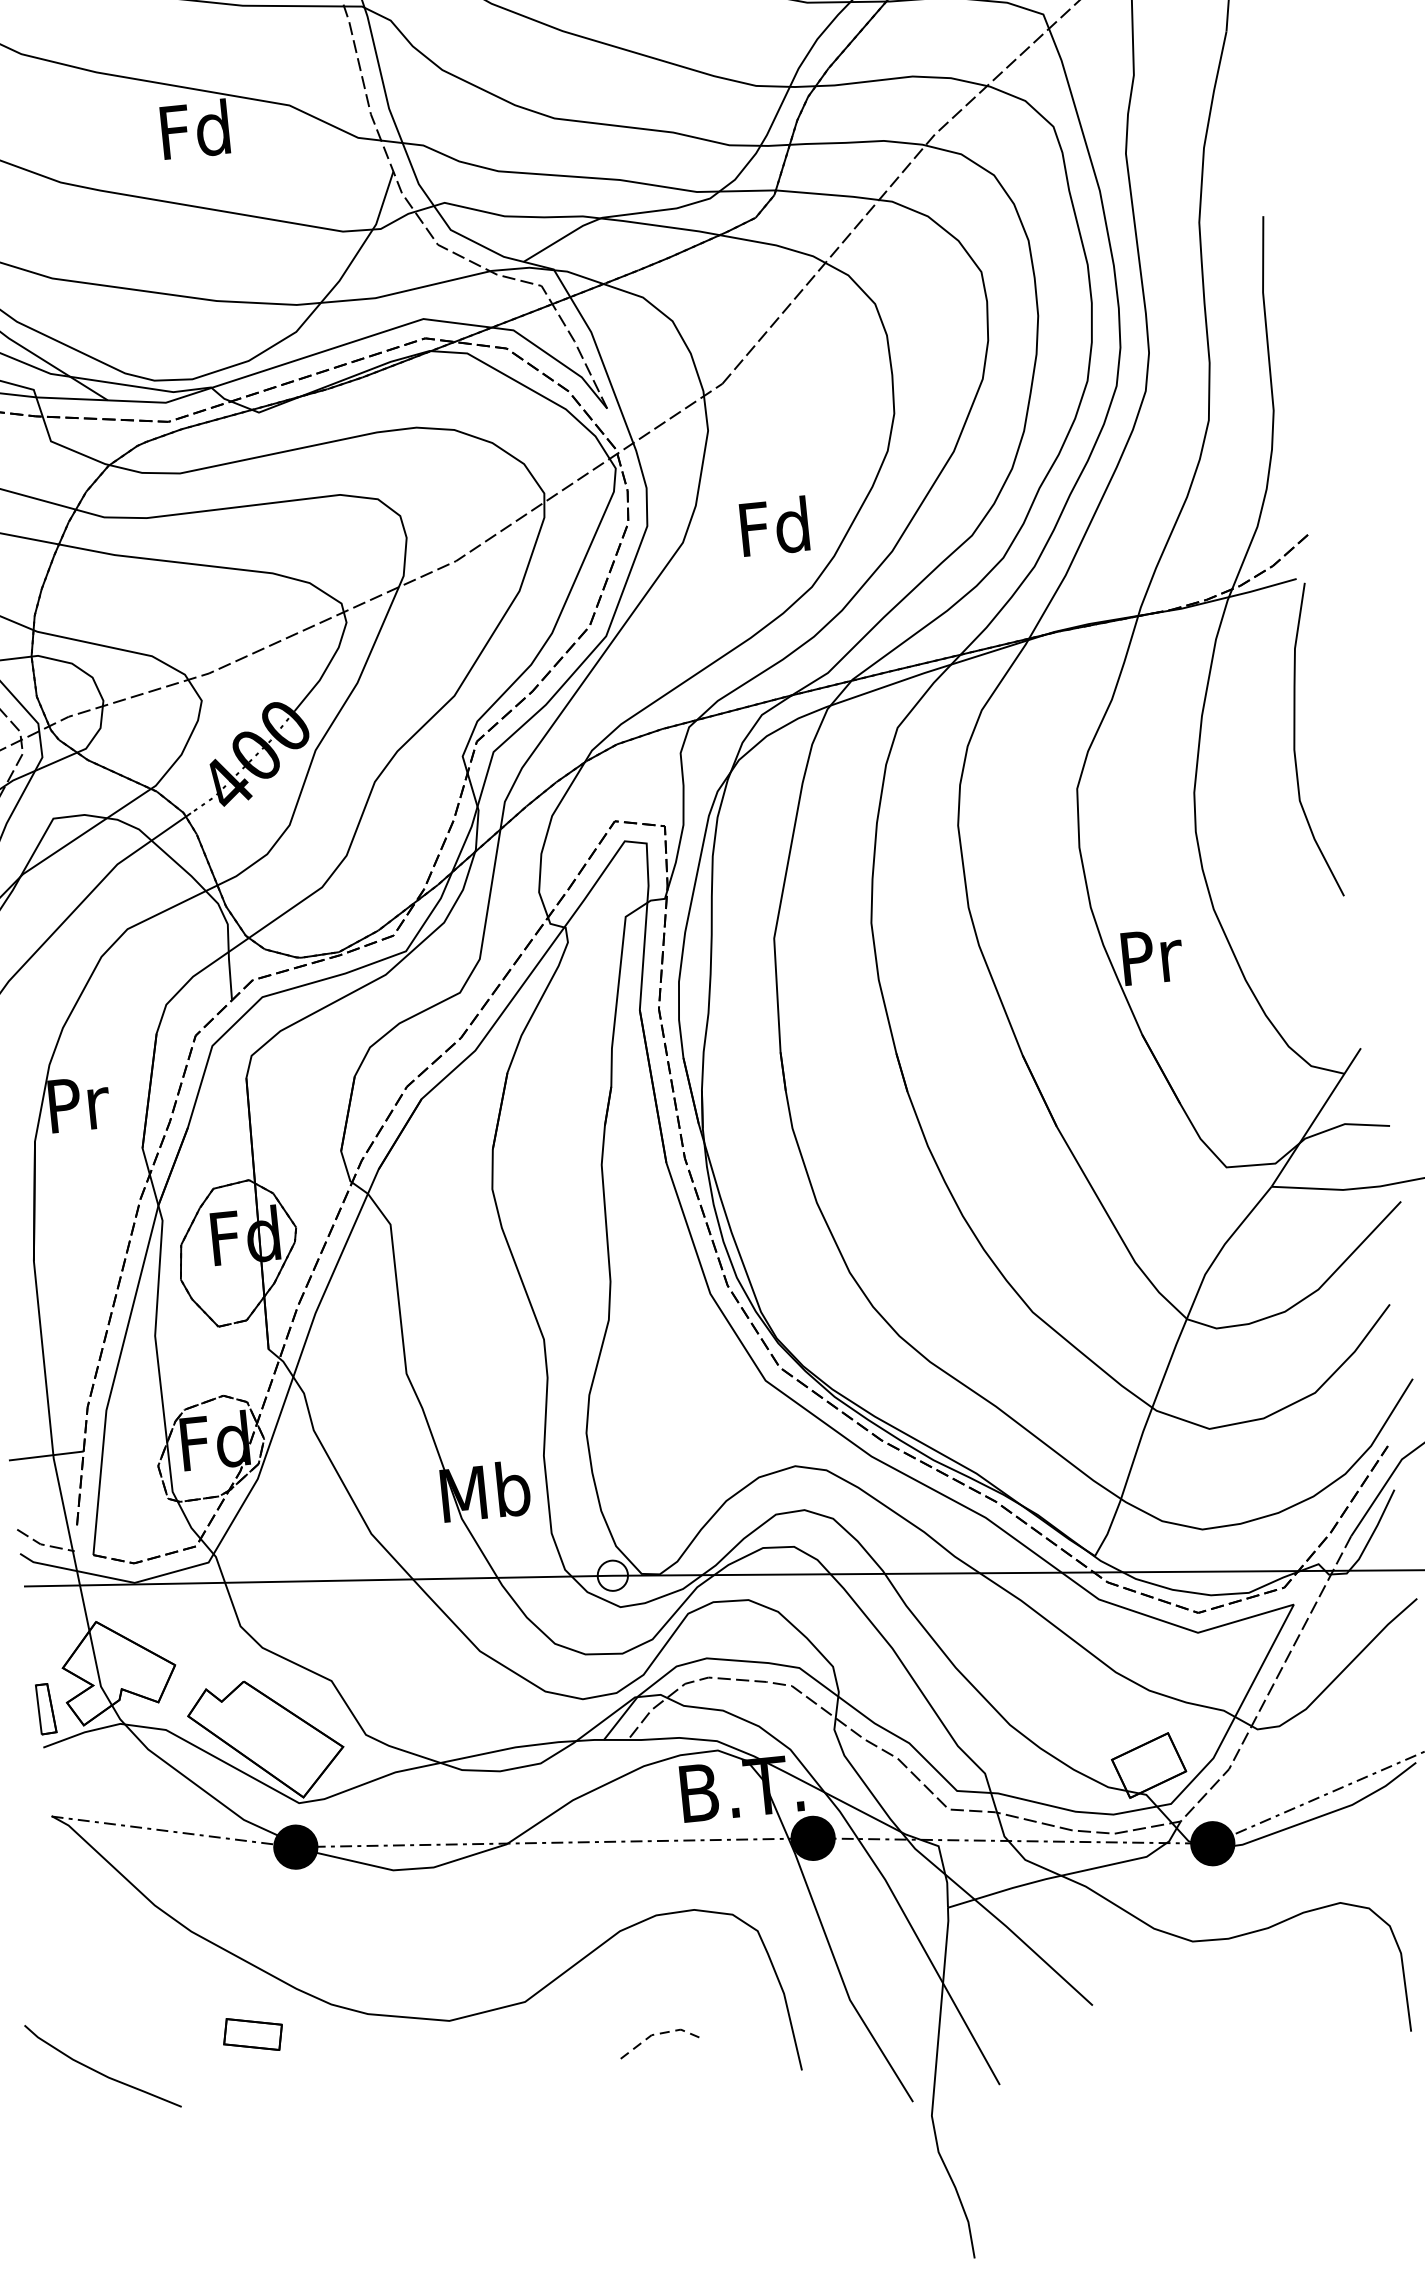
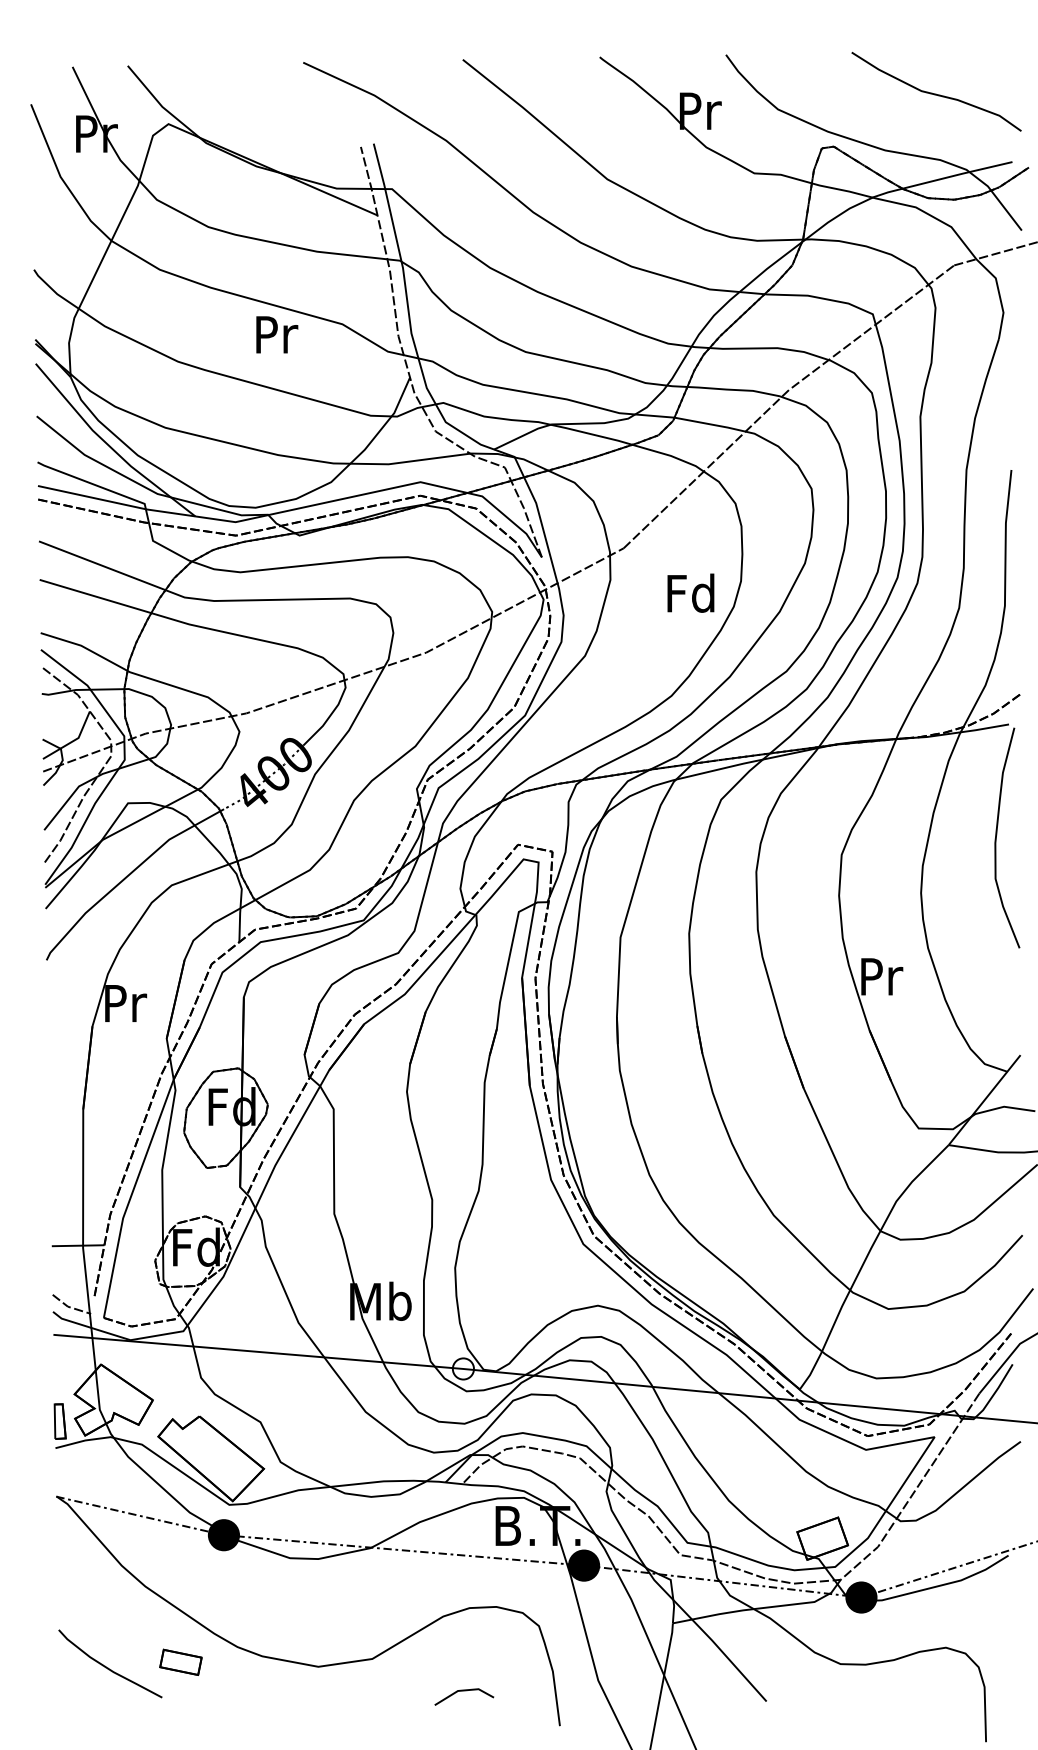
text: (194, 129) -> (274, 334), Fd -> Pr
text: (773, 525) -> (690, 592), moved
line: (659, 2033) -> (463, 1690), dashed -> solid
curve: (100, 2071) -> (108, 1667), moved

